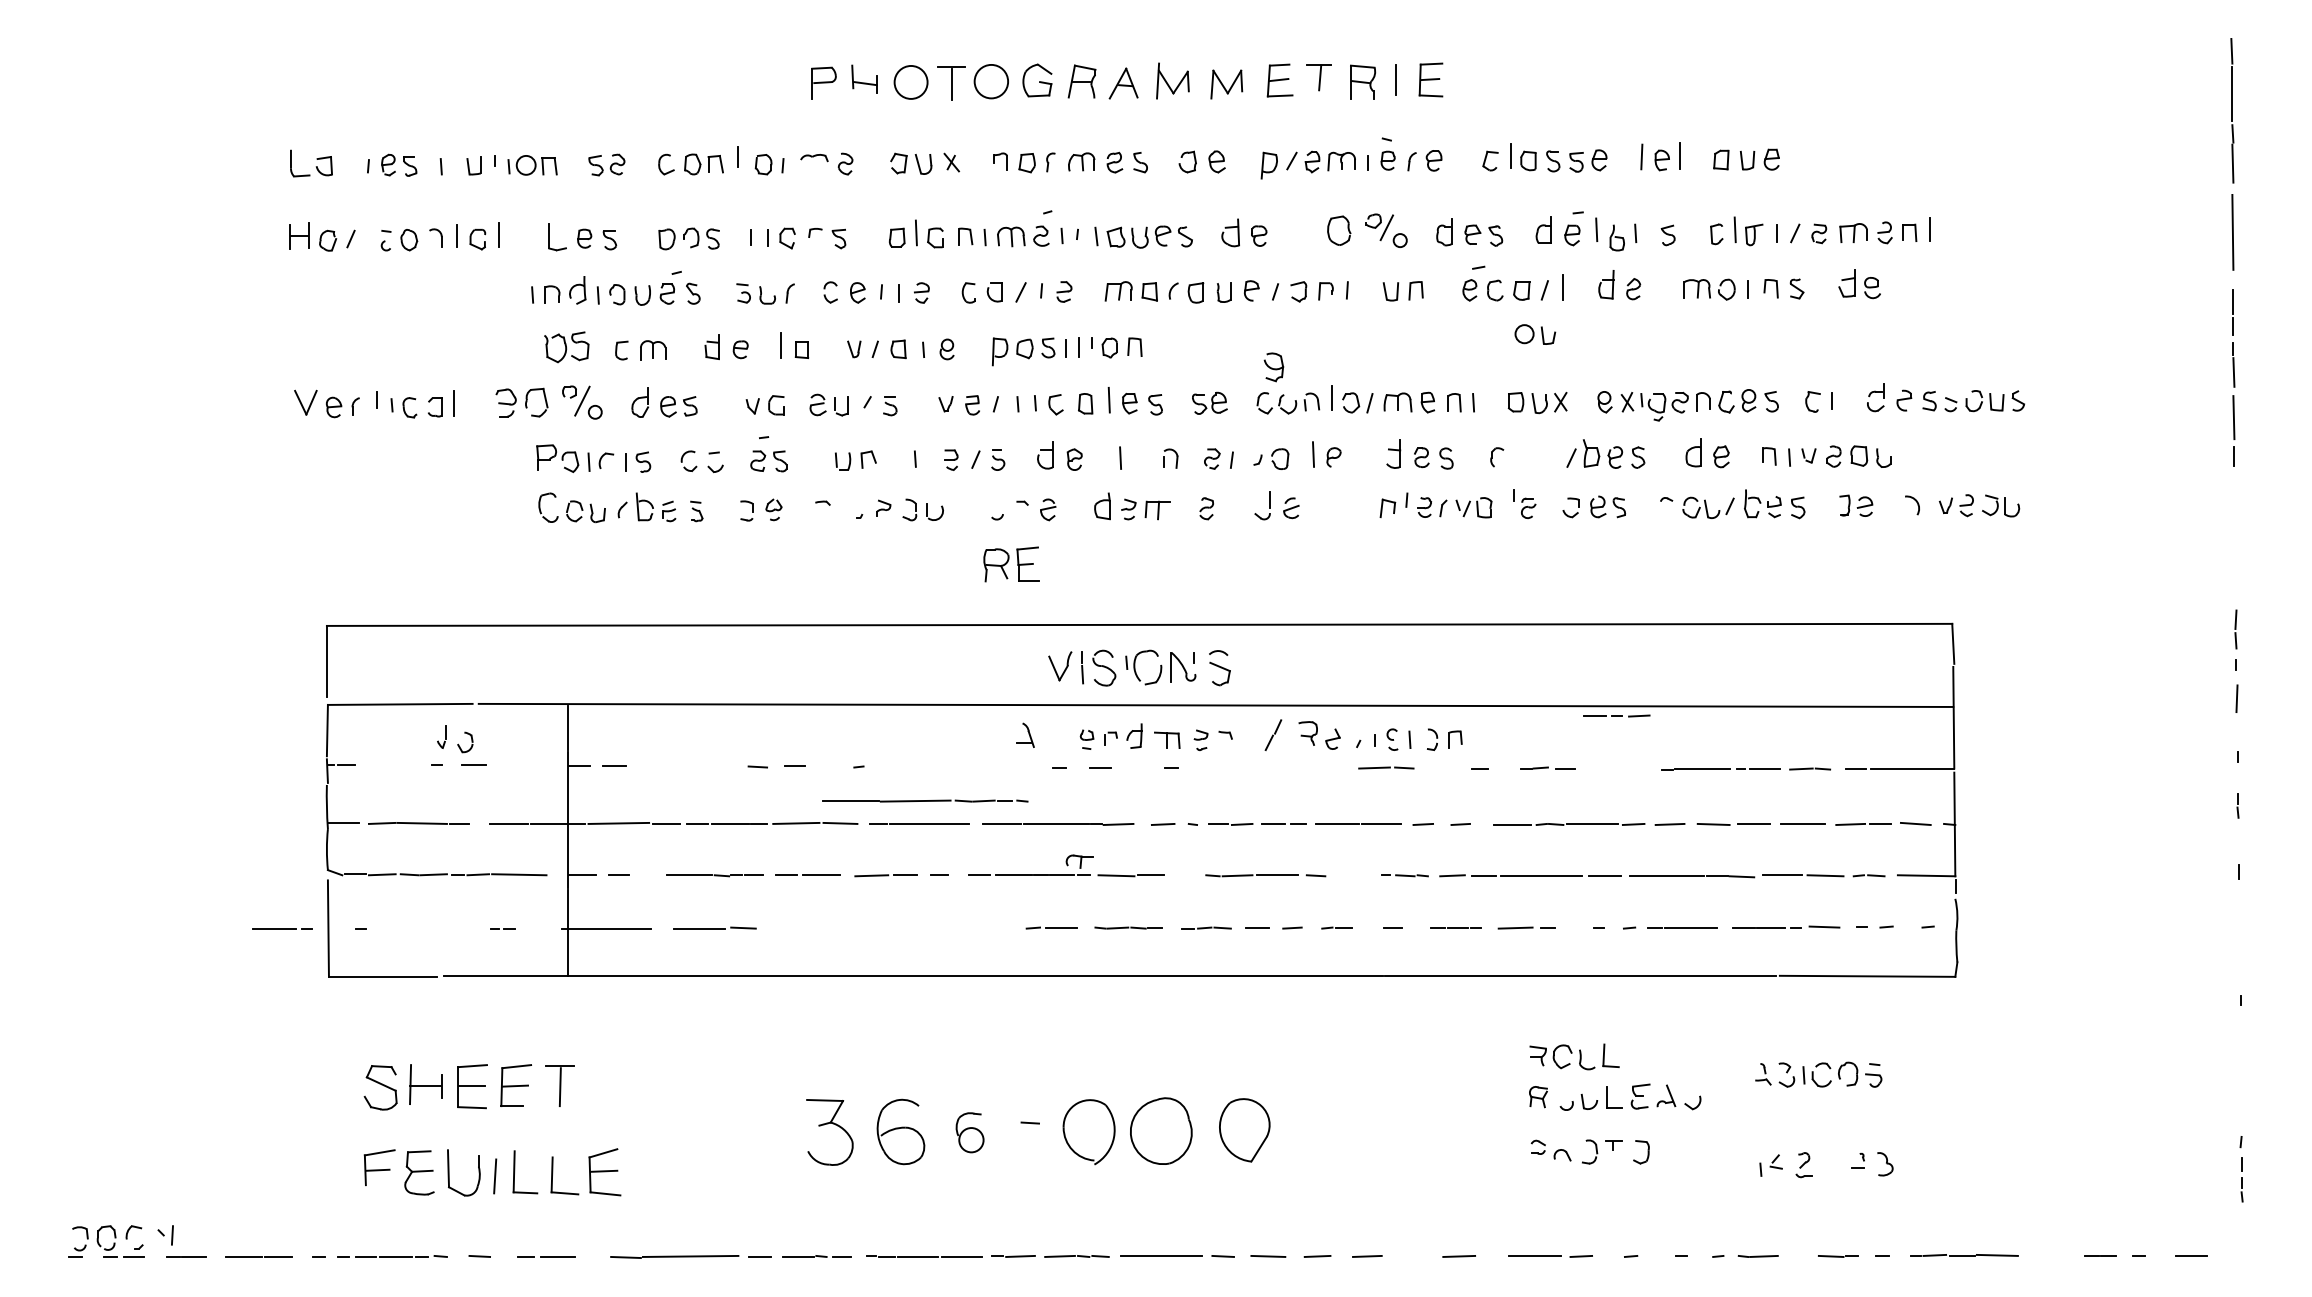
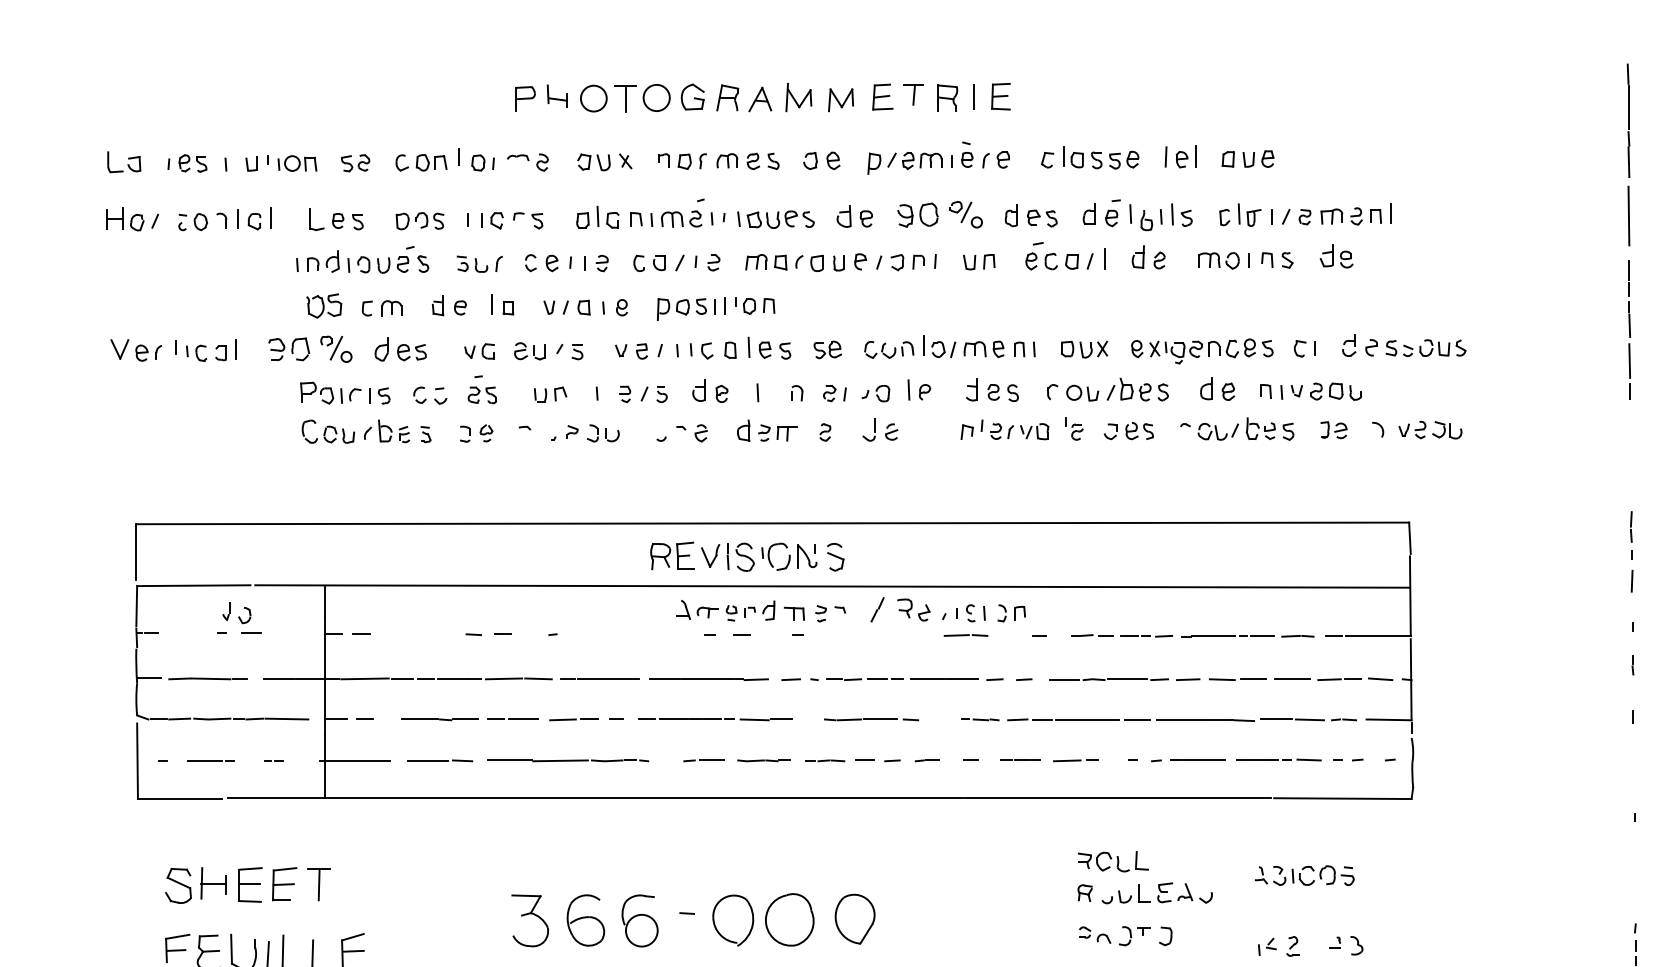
line: (1649, 230) -> (1172, 214), added
part: (1535, 334) -> (1082, 393), moved
part: (1273, 367) -> (905, 216), moved
part: (1011, 564) -> (672, 555), moved
part: (1616, 715) -> (1146, 635), moved
part: (925, 800) -> (568, 760), moved
part: (1079, 861) -> (707, 612), moved
line: (282, 928) -> (211, 761), moved
part: (969, 1132) -> (639, 920), size x1.67

